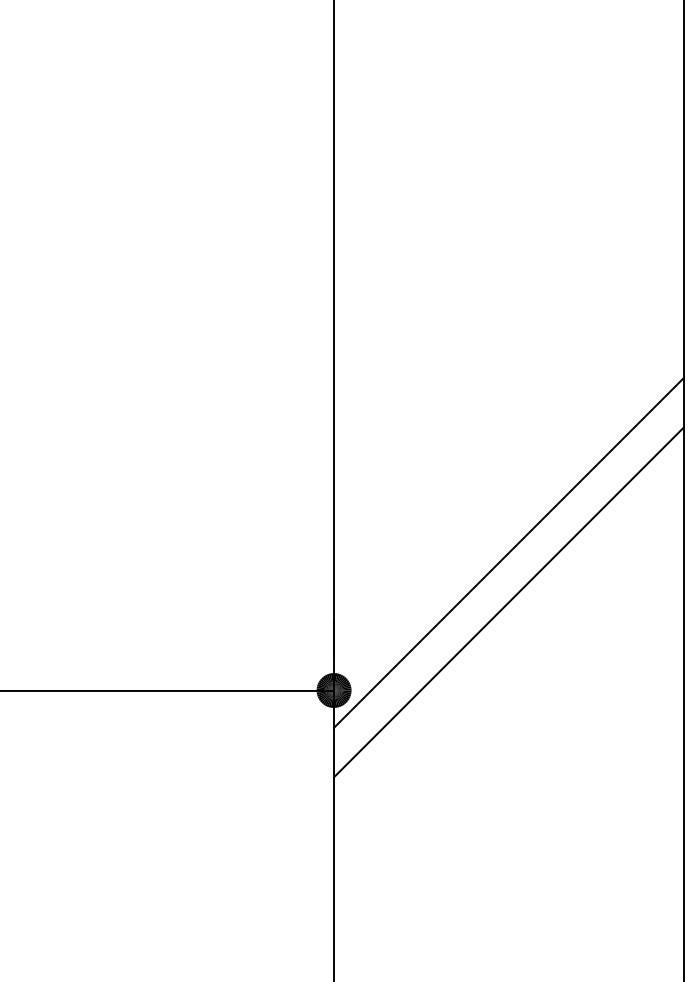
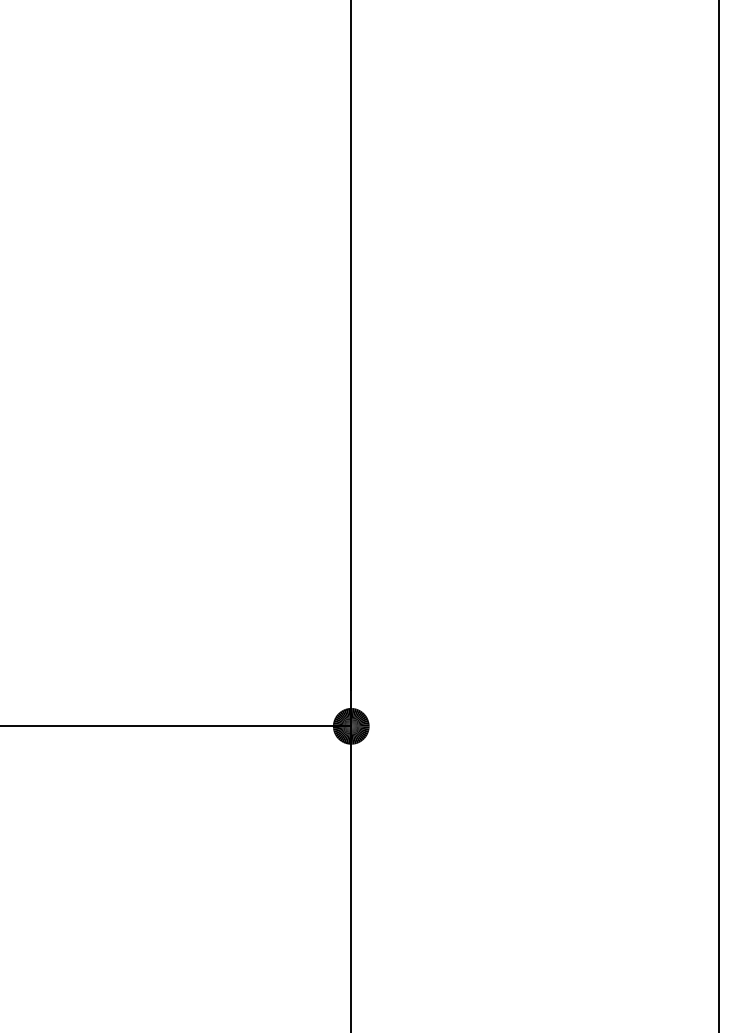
line: (509, 552) -> (535, 581), removed
line: (509, 602) -> (535, 633), removed

